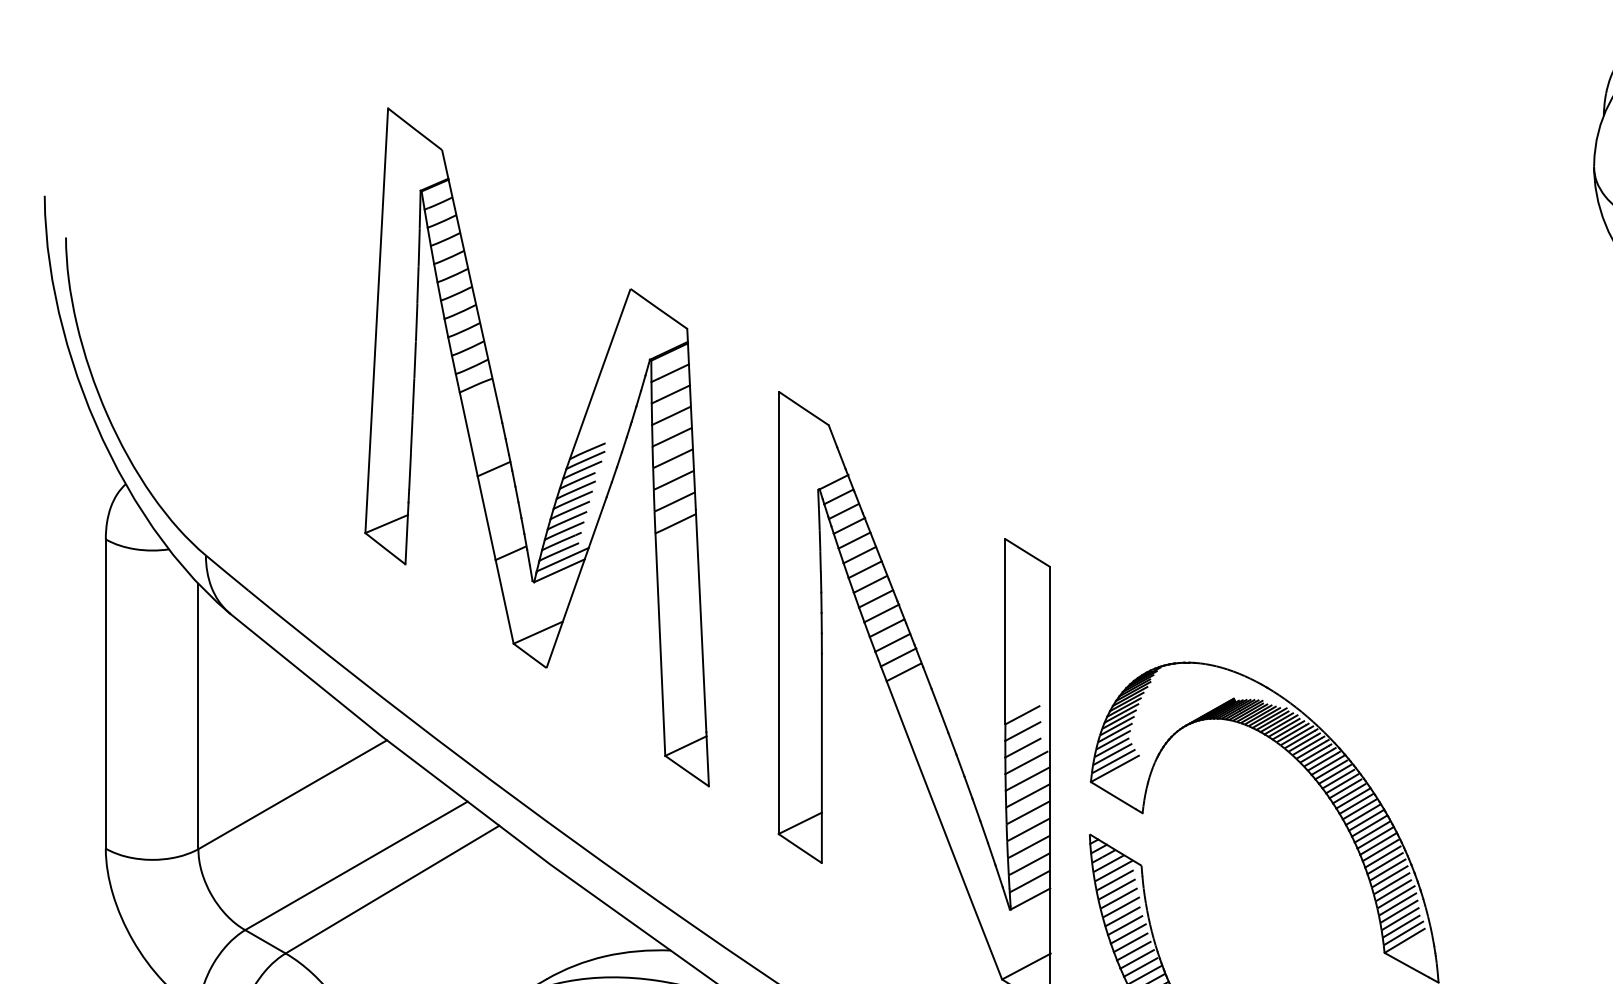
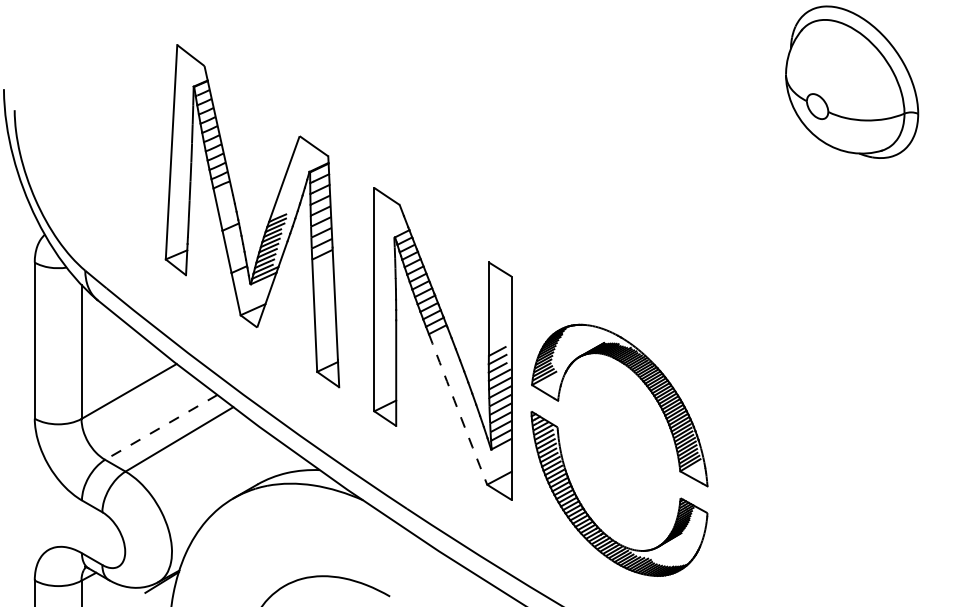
arc: (943, 830) -> (457, 409), solid -> dashed
line: (356, 866) -> (161, 427), solid -> dashed

